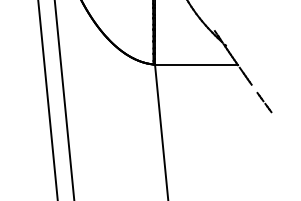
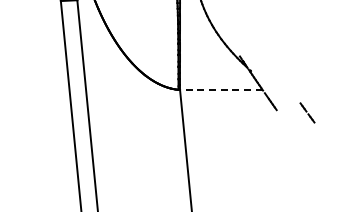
line: (195, 64) -> (220, 89), solid -> dashed
line: (264, 101) -> (307, 111), moved

